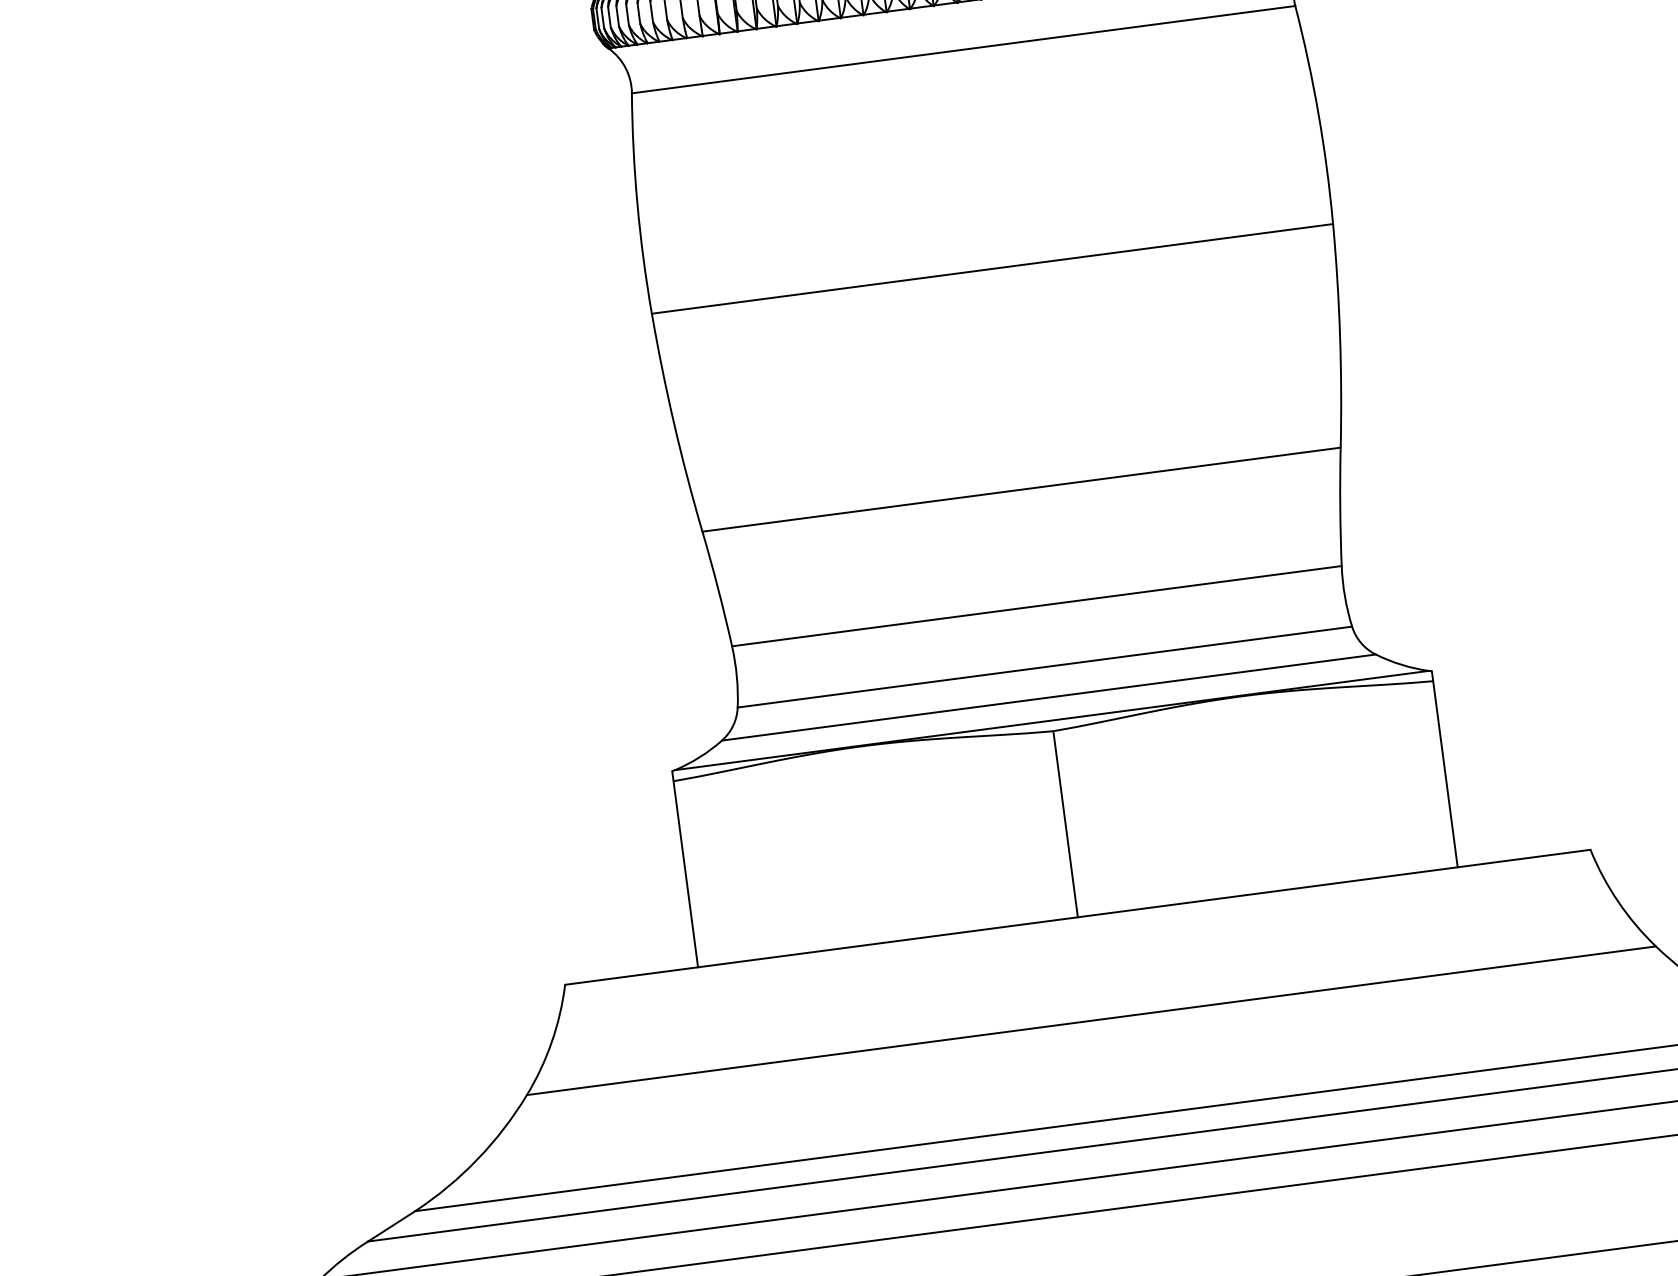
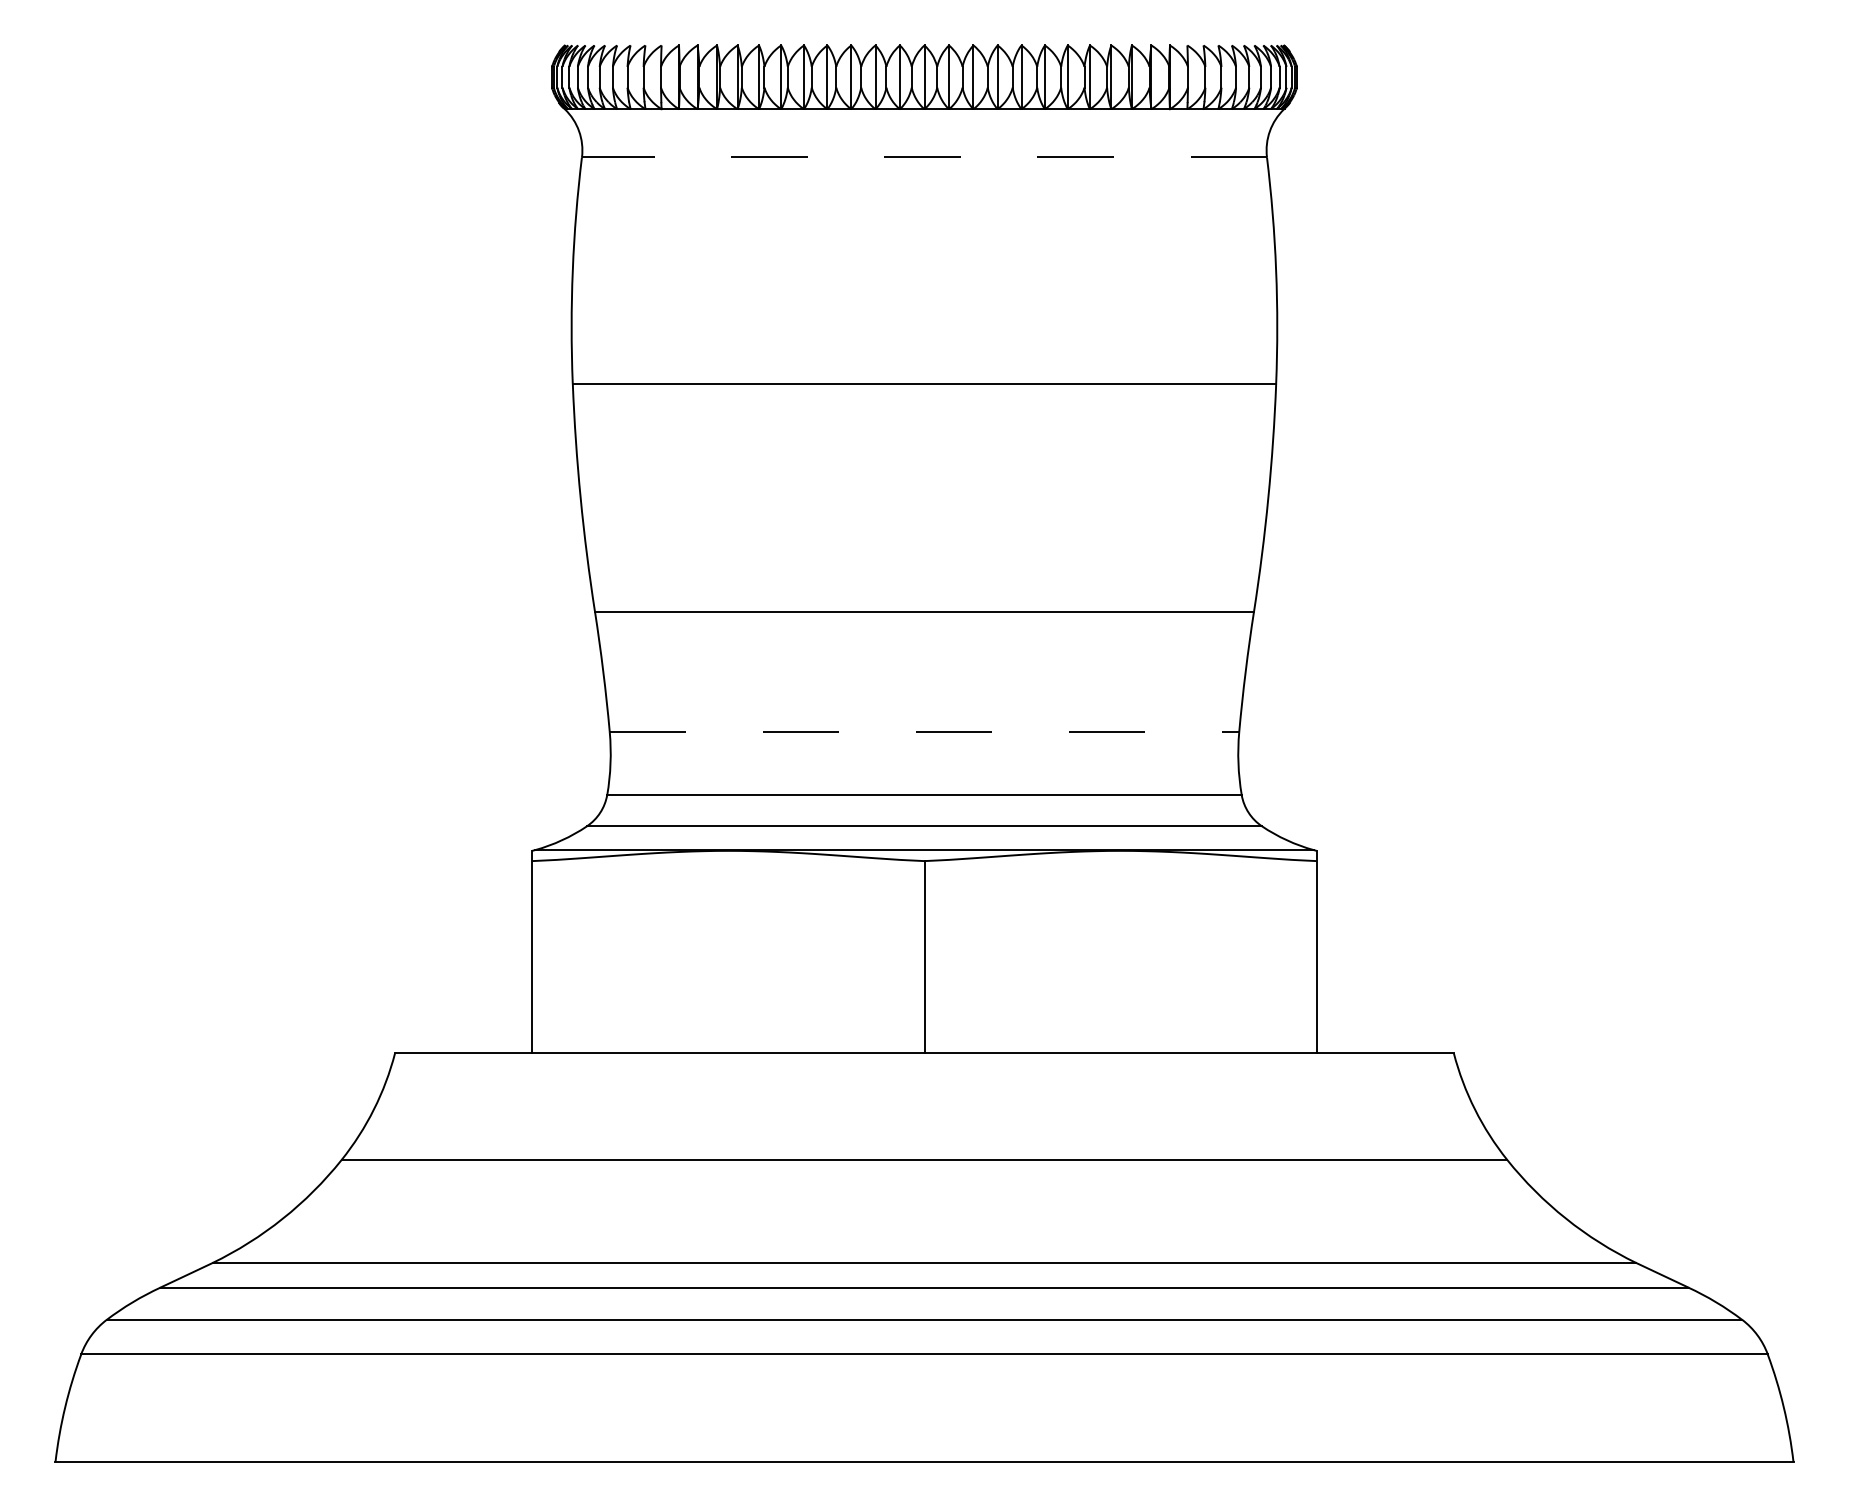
line: (963, 49) -> (924, 157), solid -> dashed
line: (1036, 606) -> (924, 732), solid -> dashed

